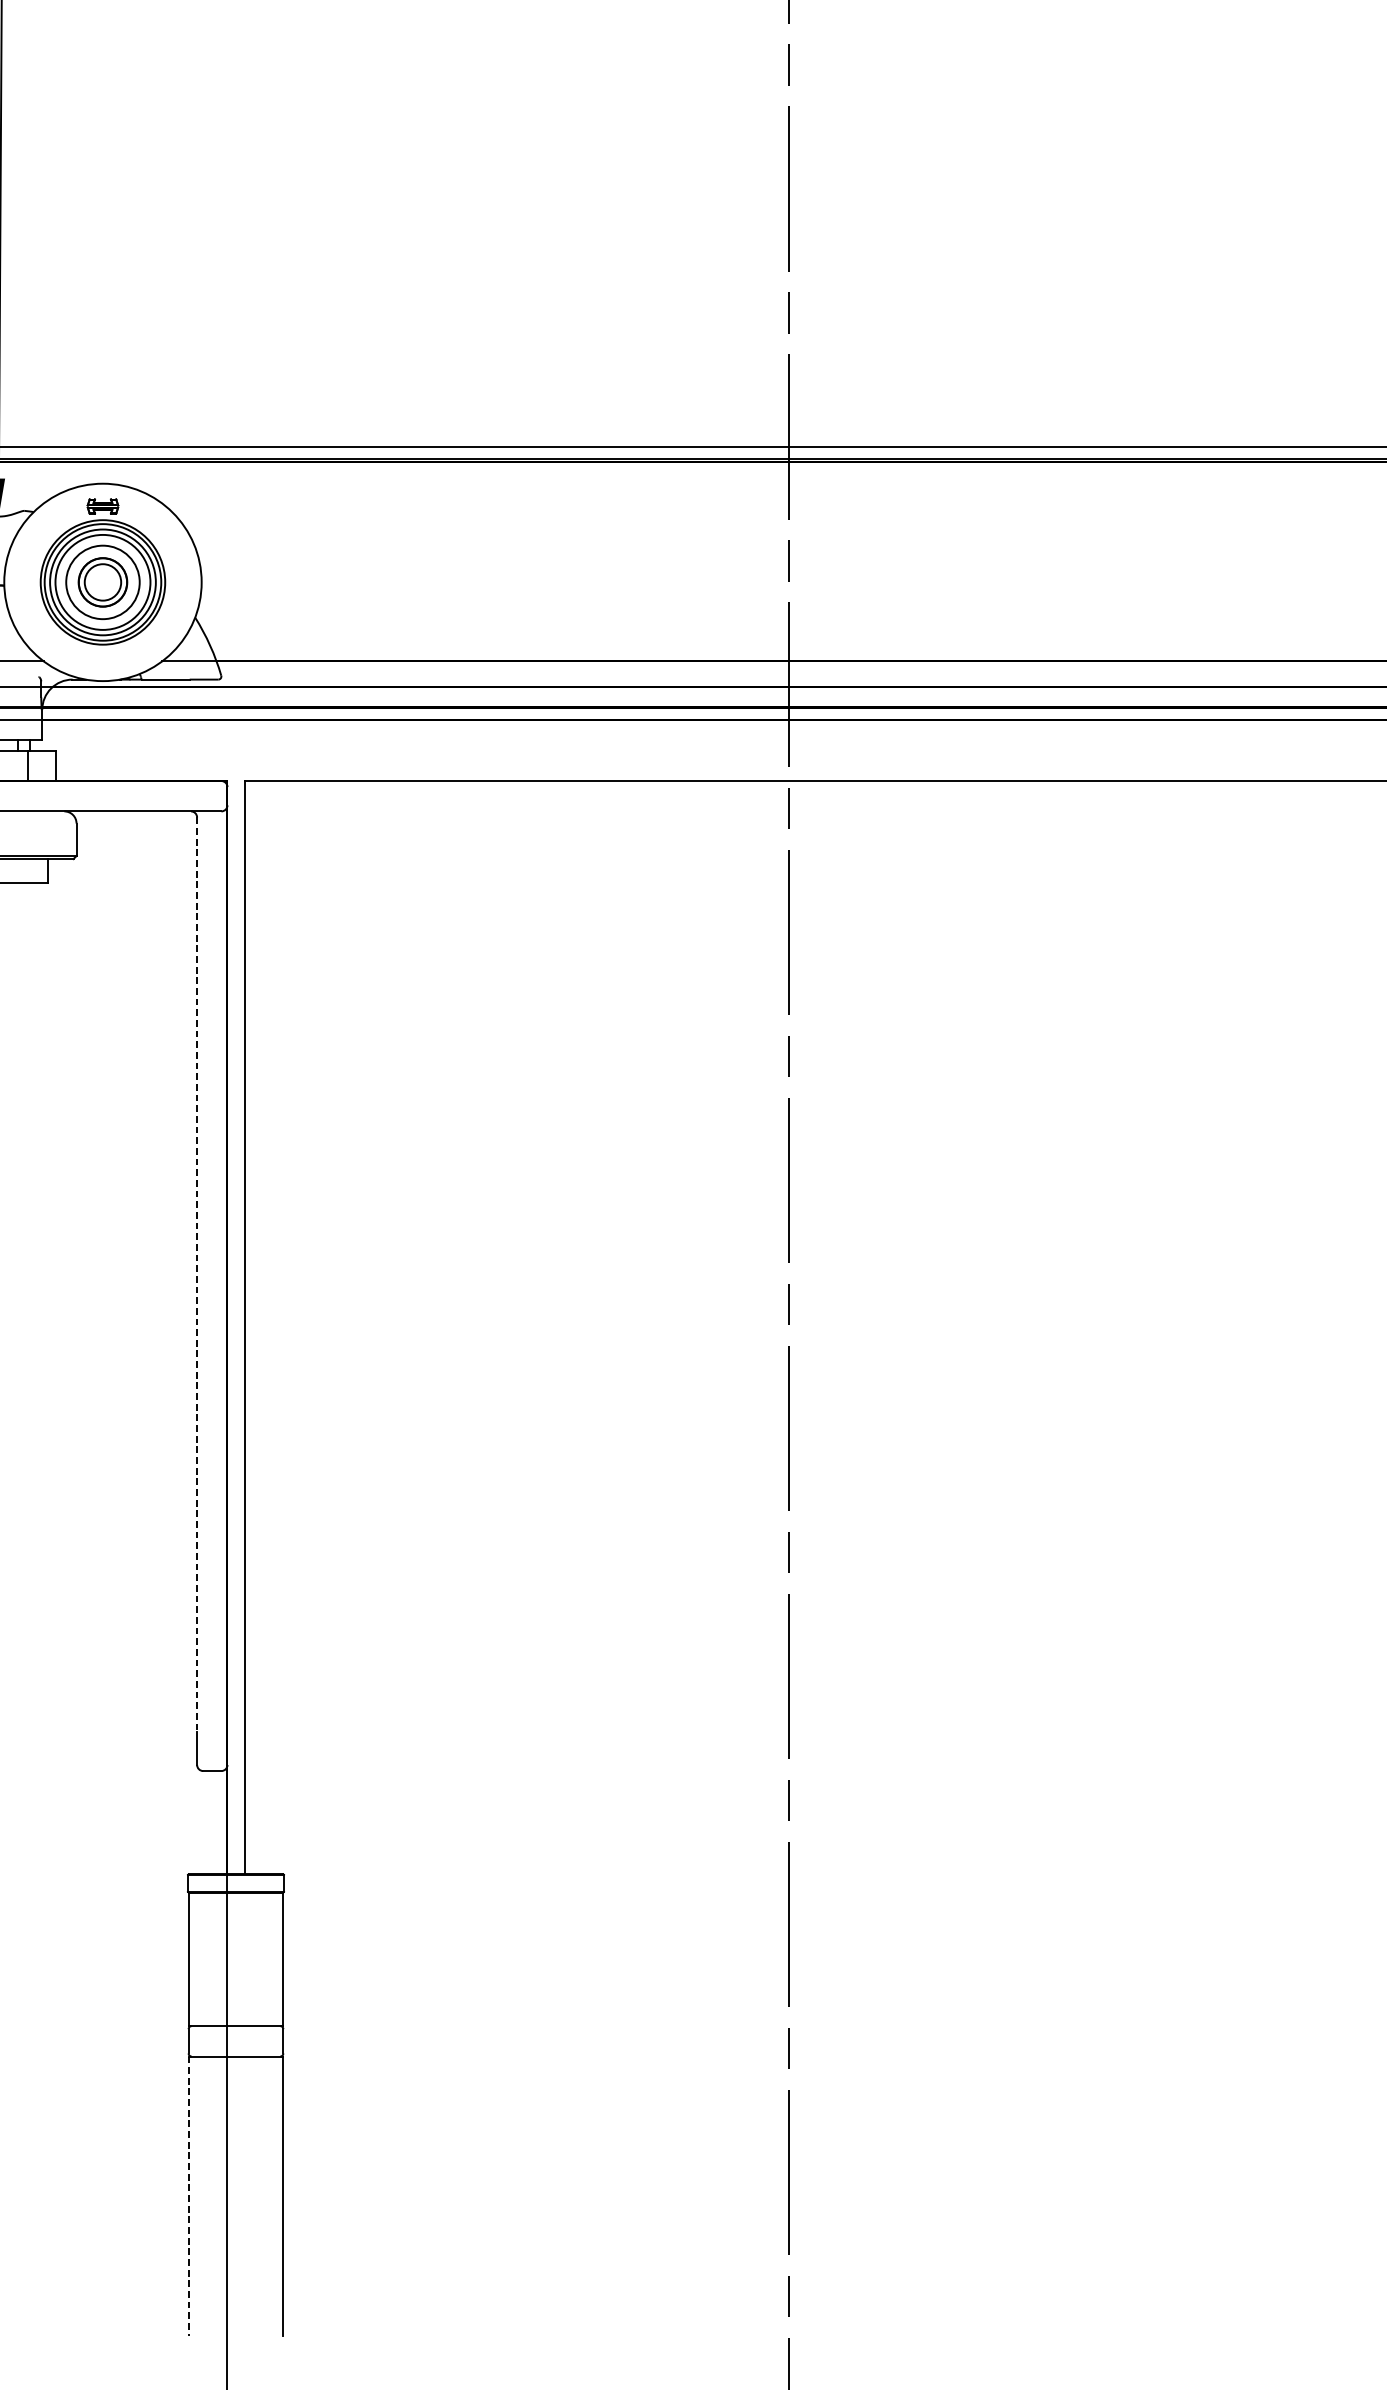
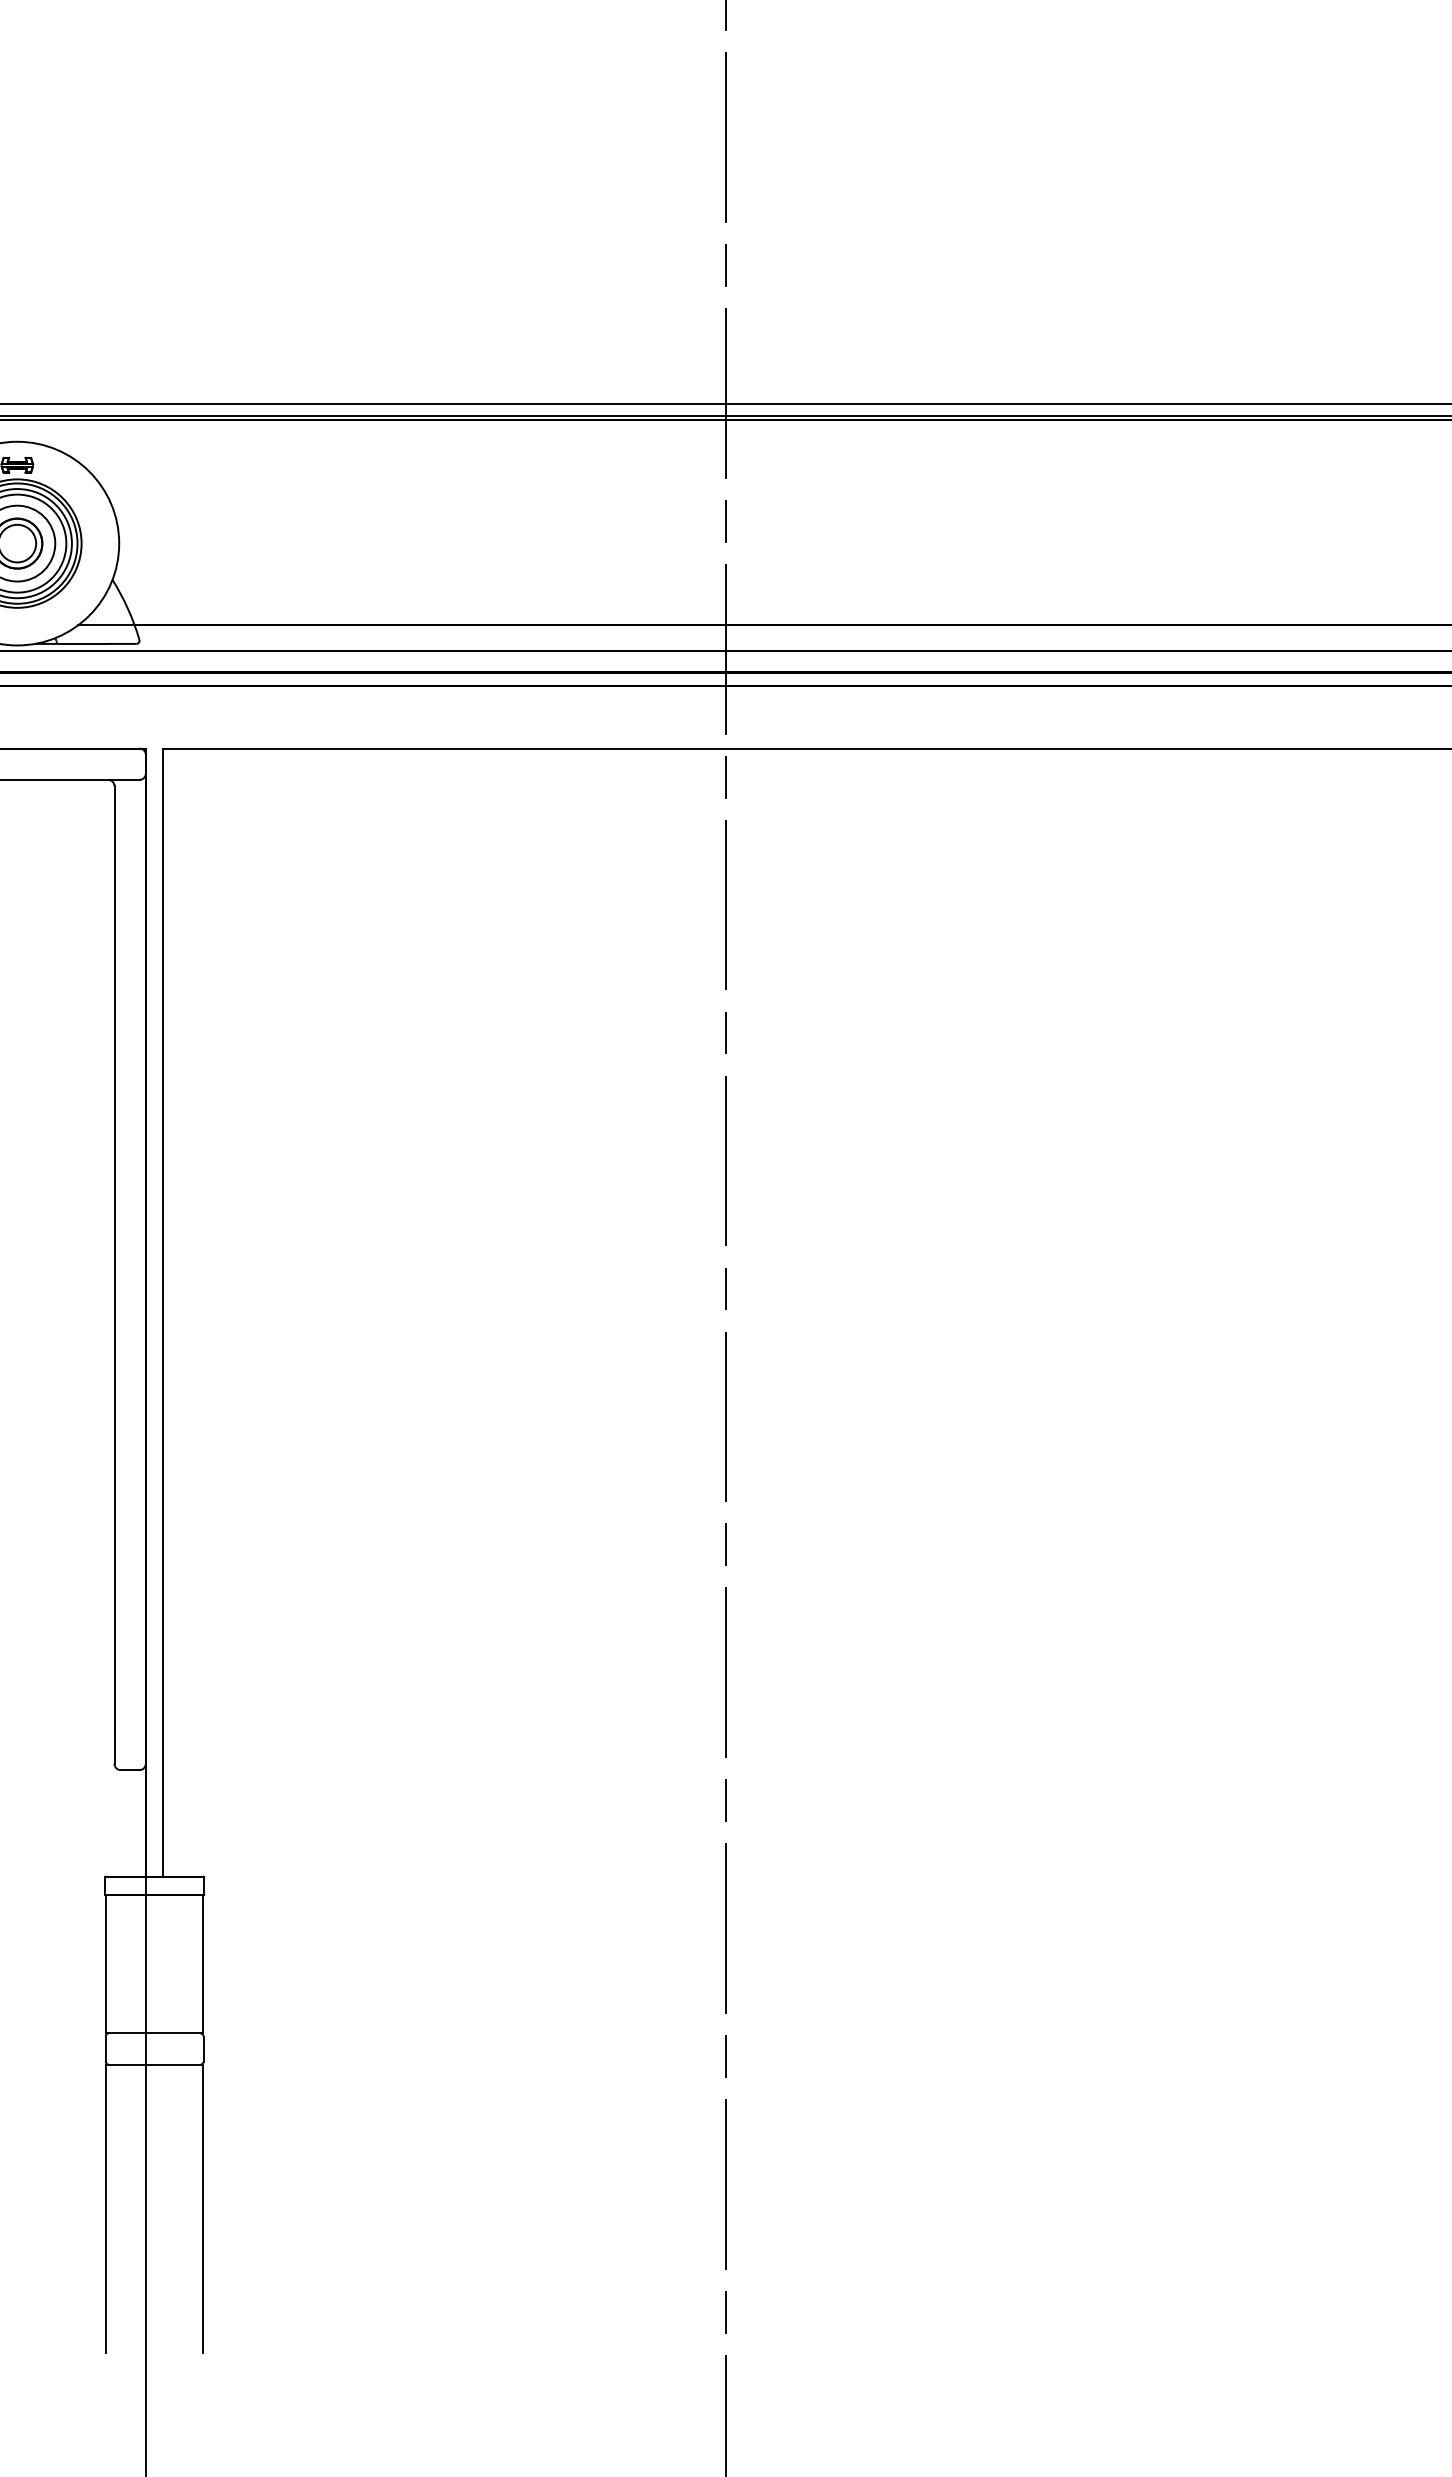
line: (197, 1274) -> (114, 1257), dashed -> solid
line: (189, 2196) -> (106, 2209), dashed -> solid

